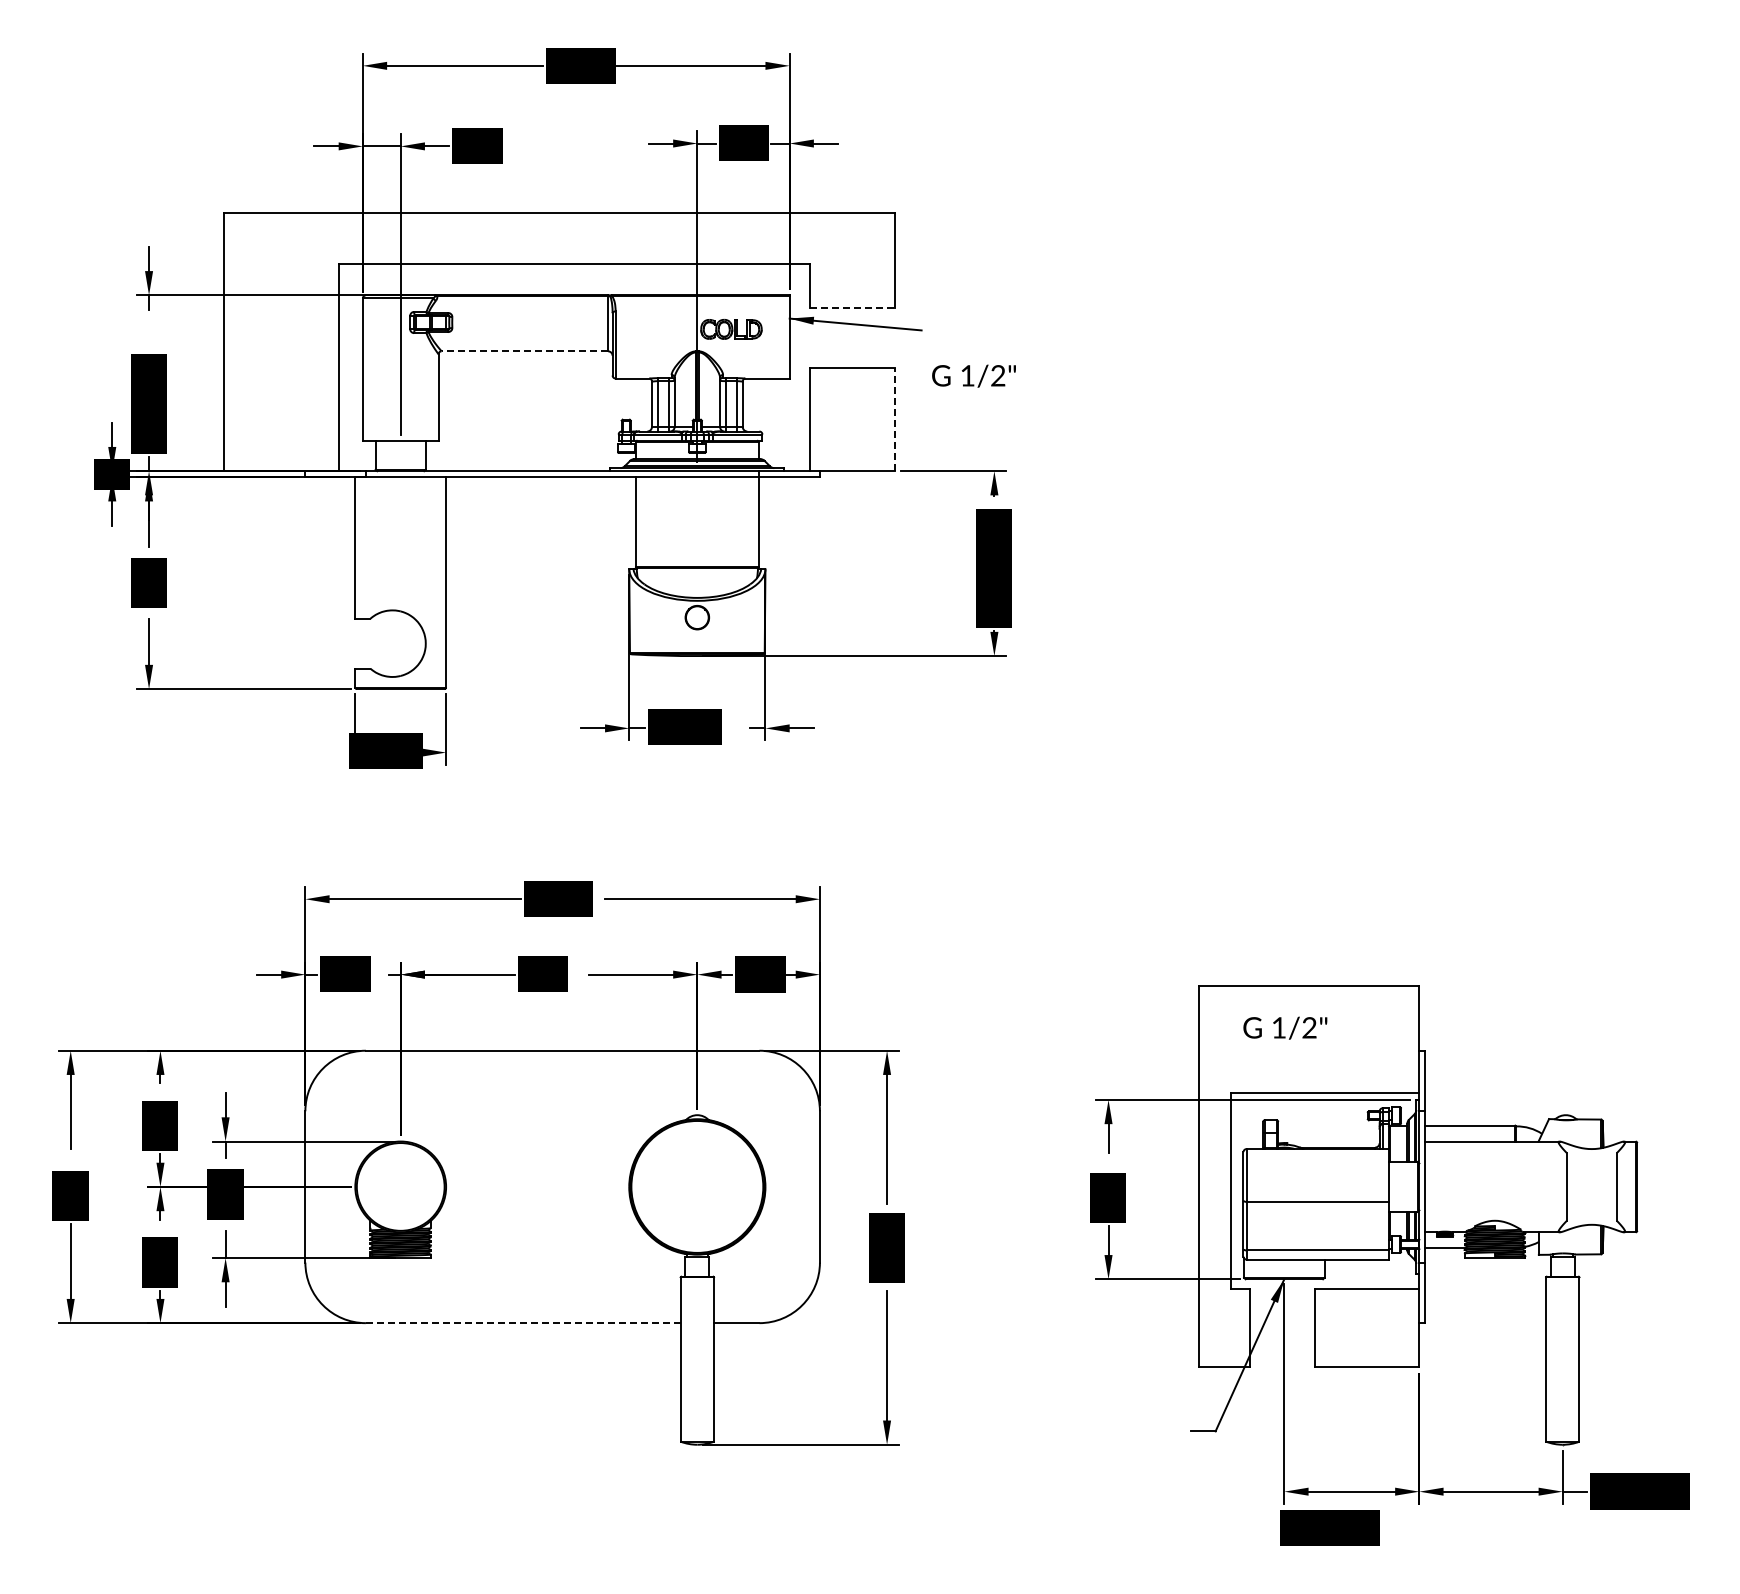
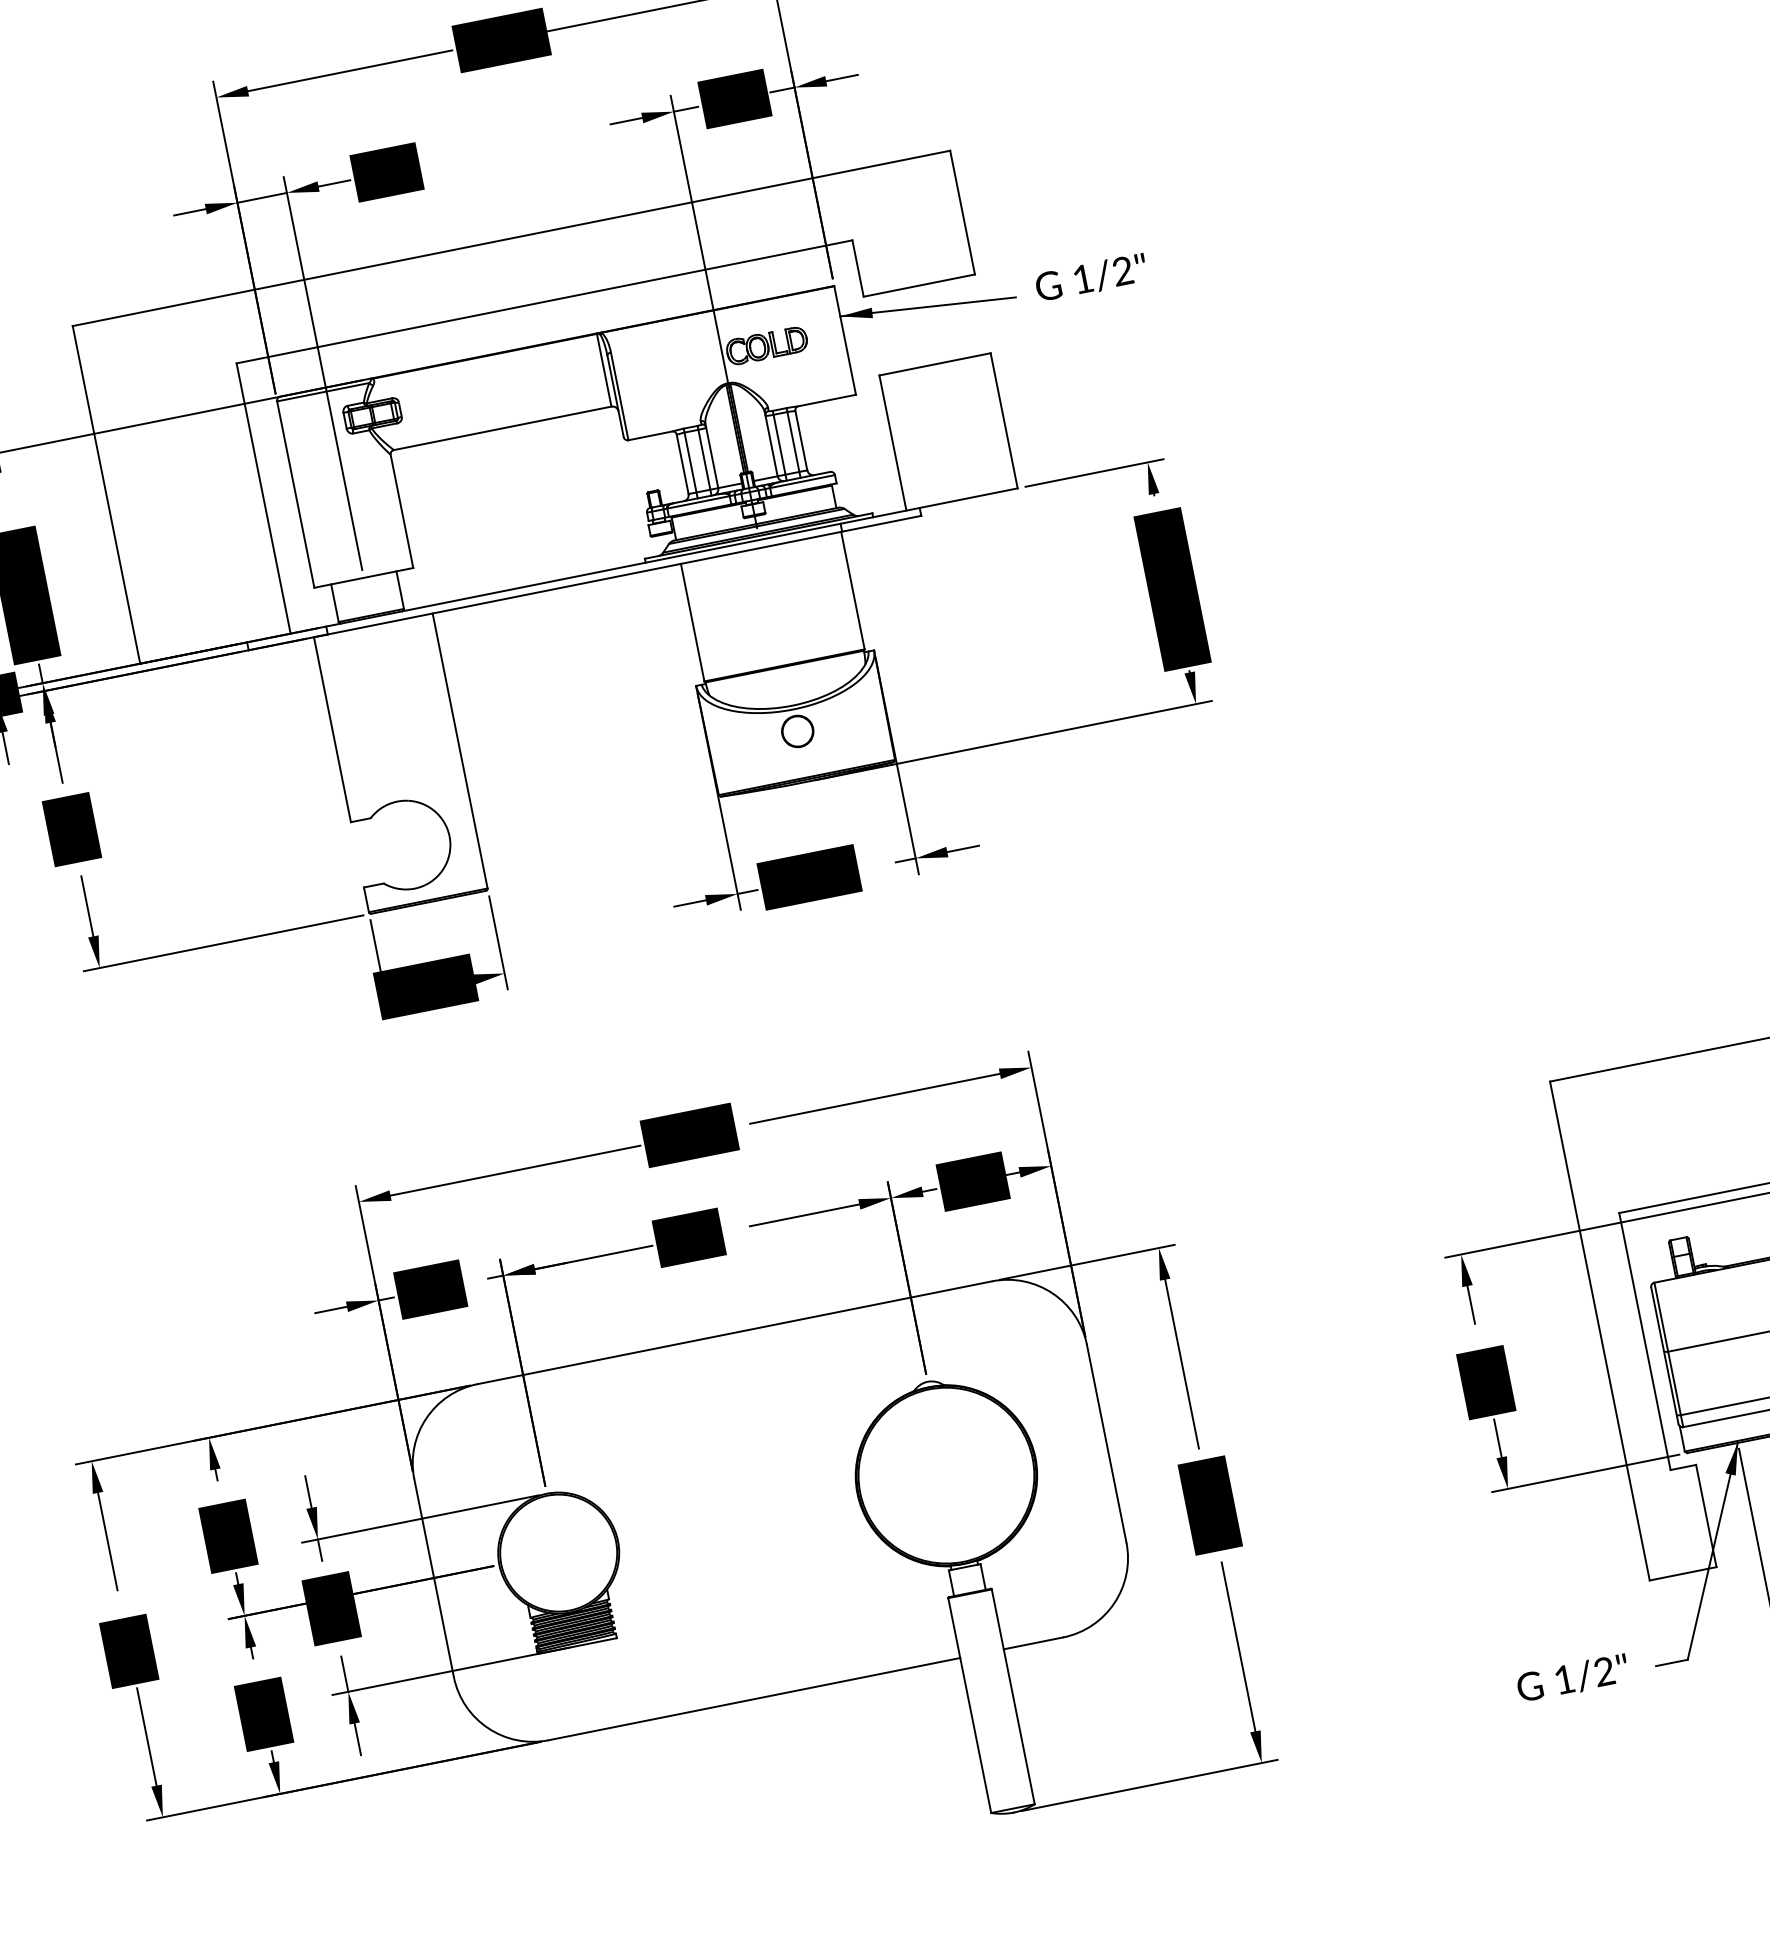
line: (852, 307) -> (919, 285), dashed -> solid
line: (524, 351) -> (502, 428), dashed -> solid
text: (973, 375) -> (1090, 277), moved
line: (894, 419) -> (1003, 420), dashed -> solid
text: (1285, 1027) -> (1572, 1677), moved
line: (523, 1323) -> (754, 1699), dashed -> solid

